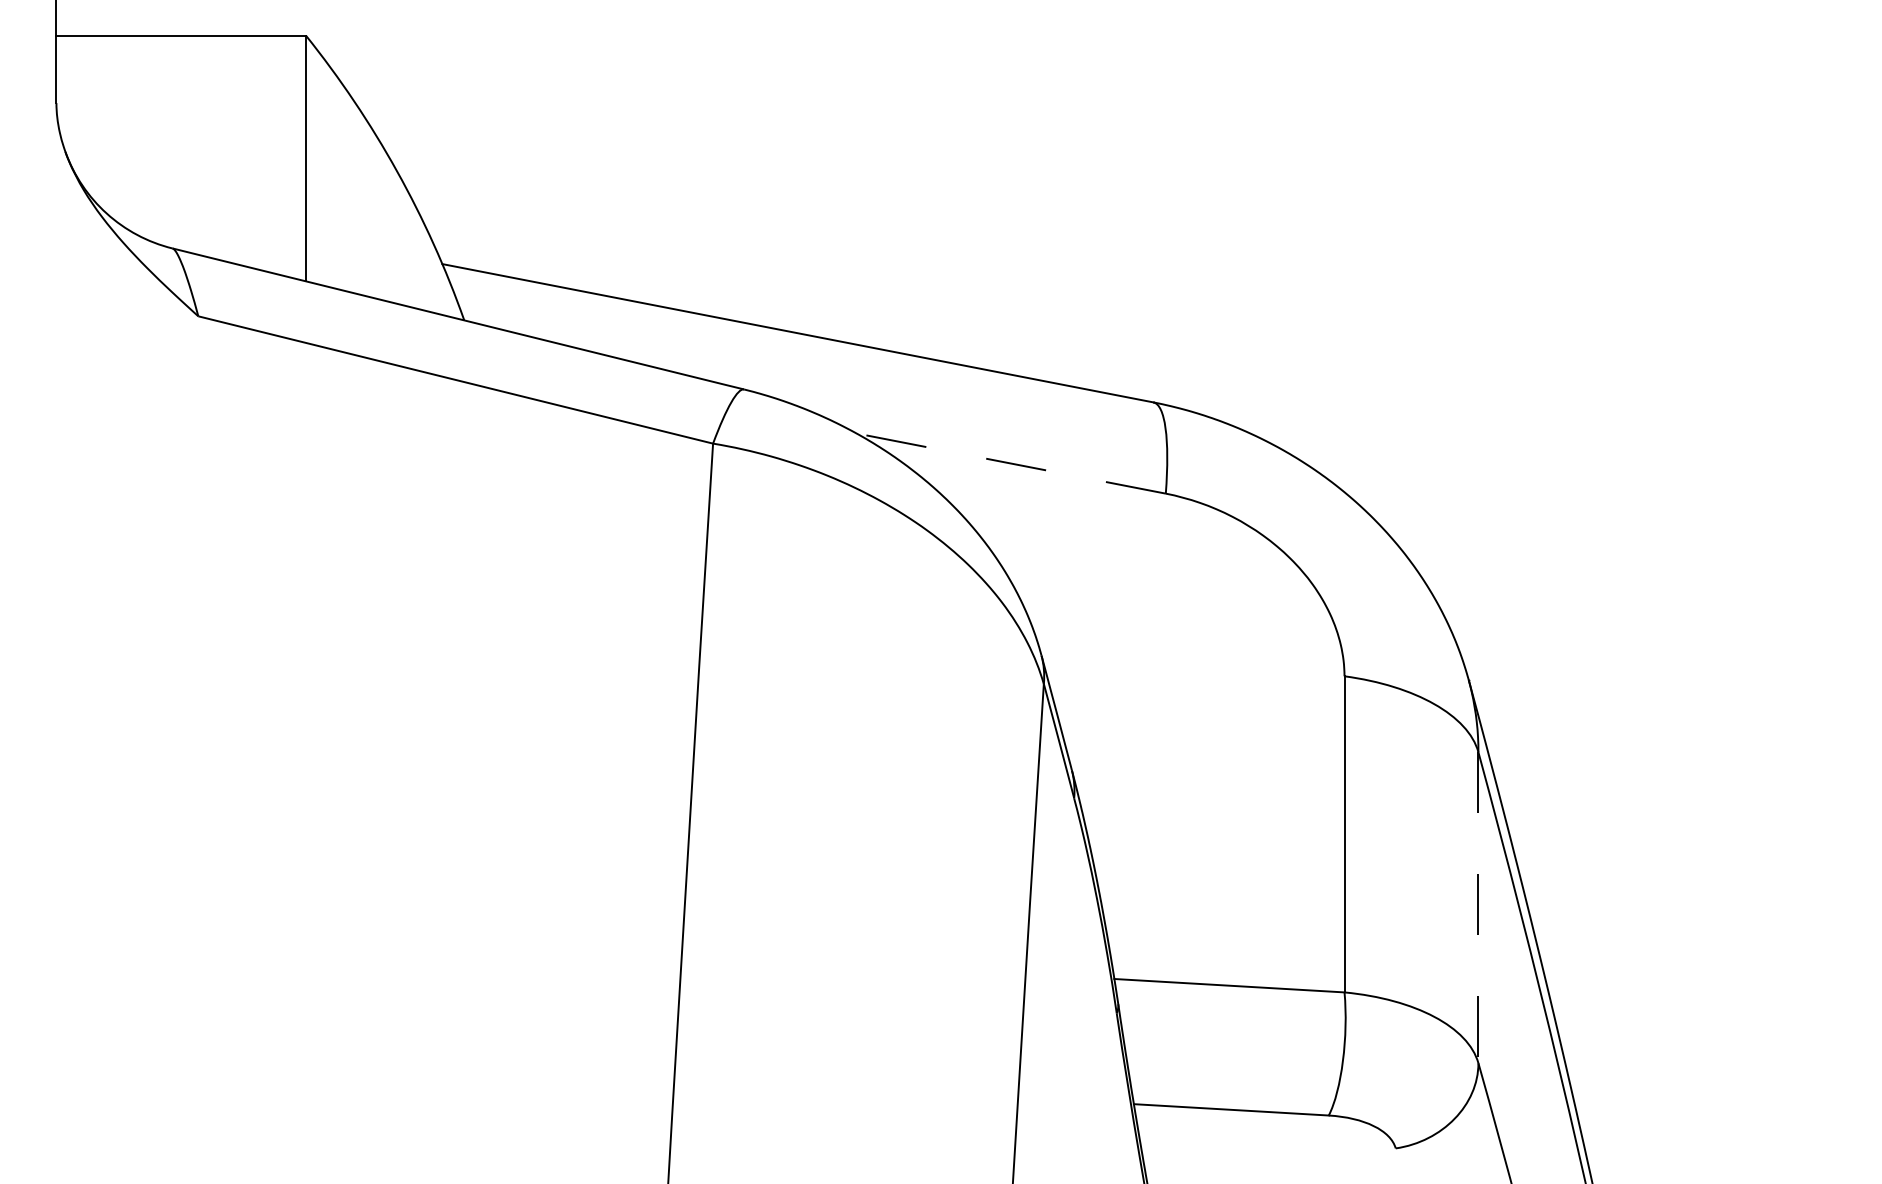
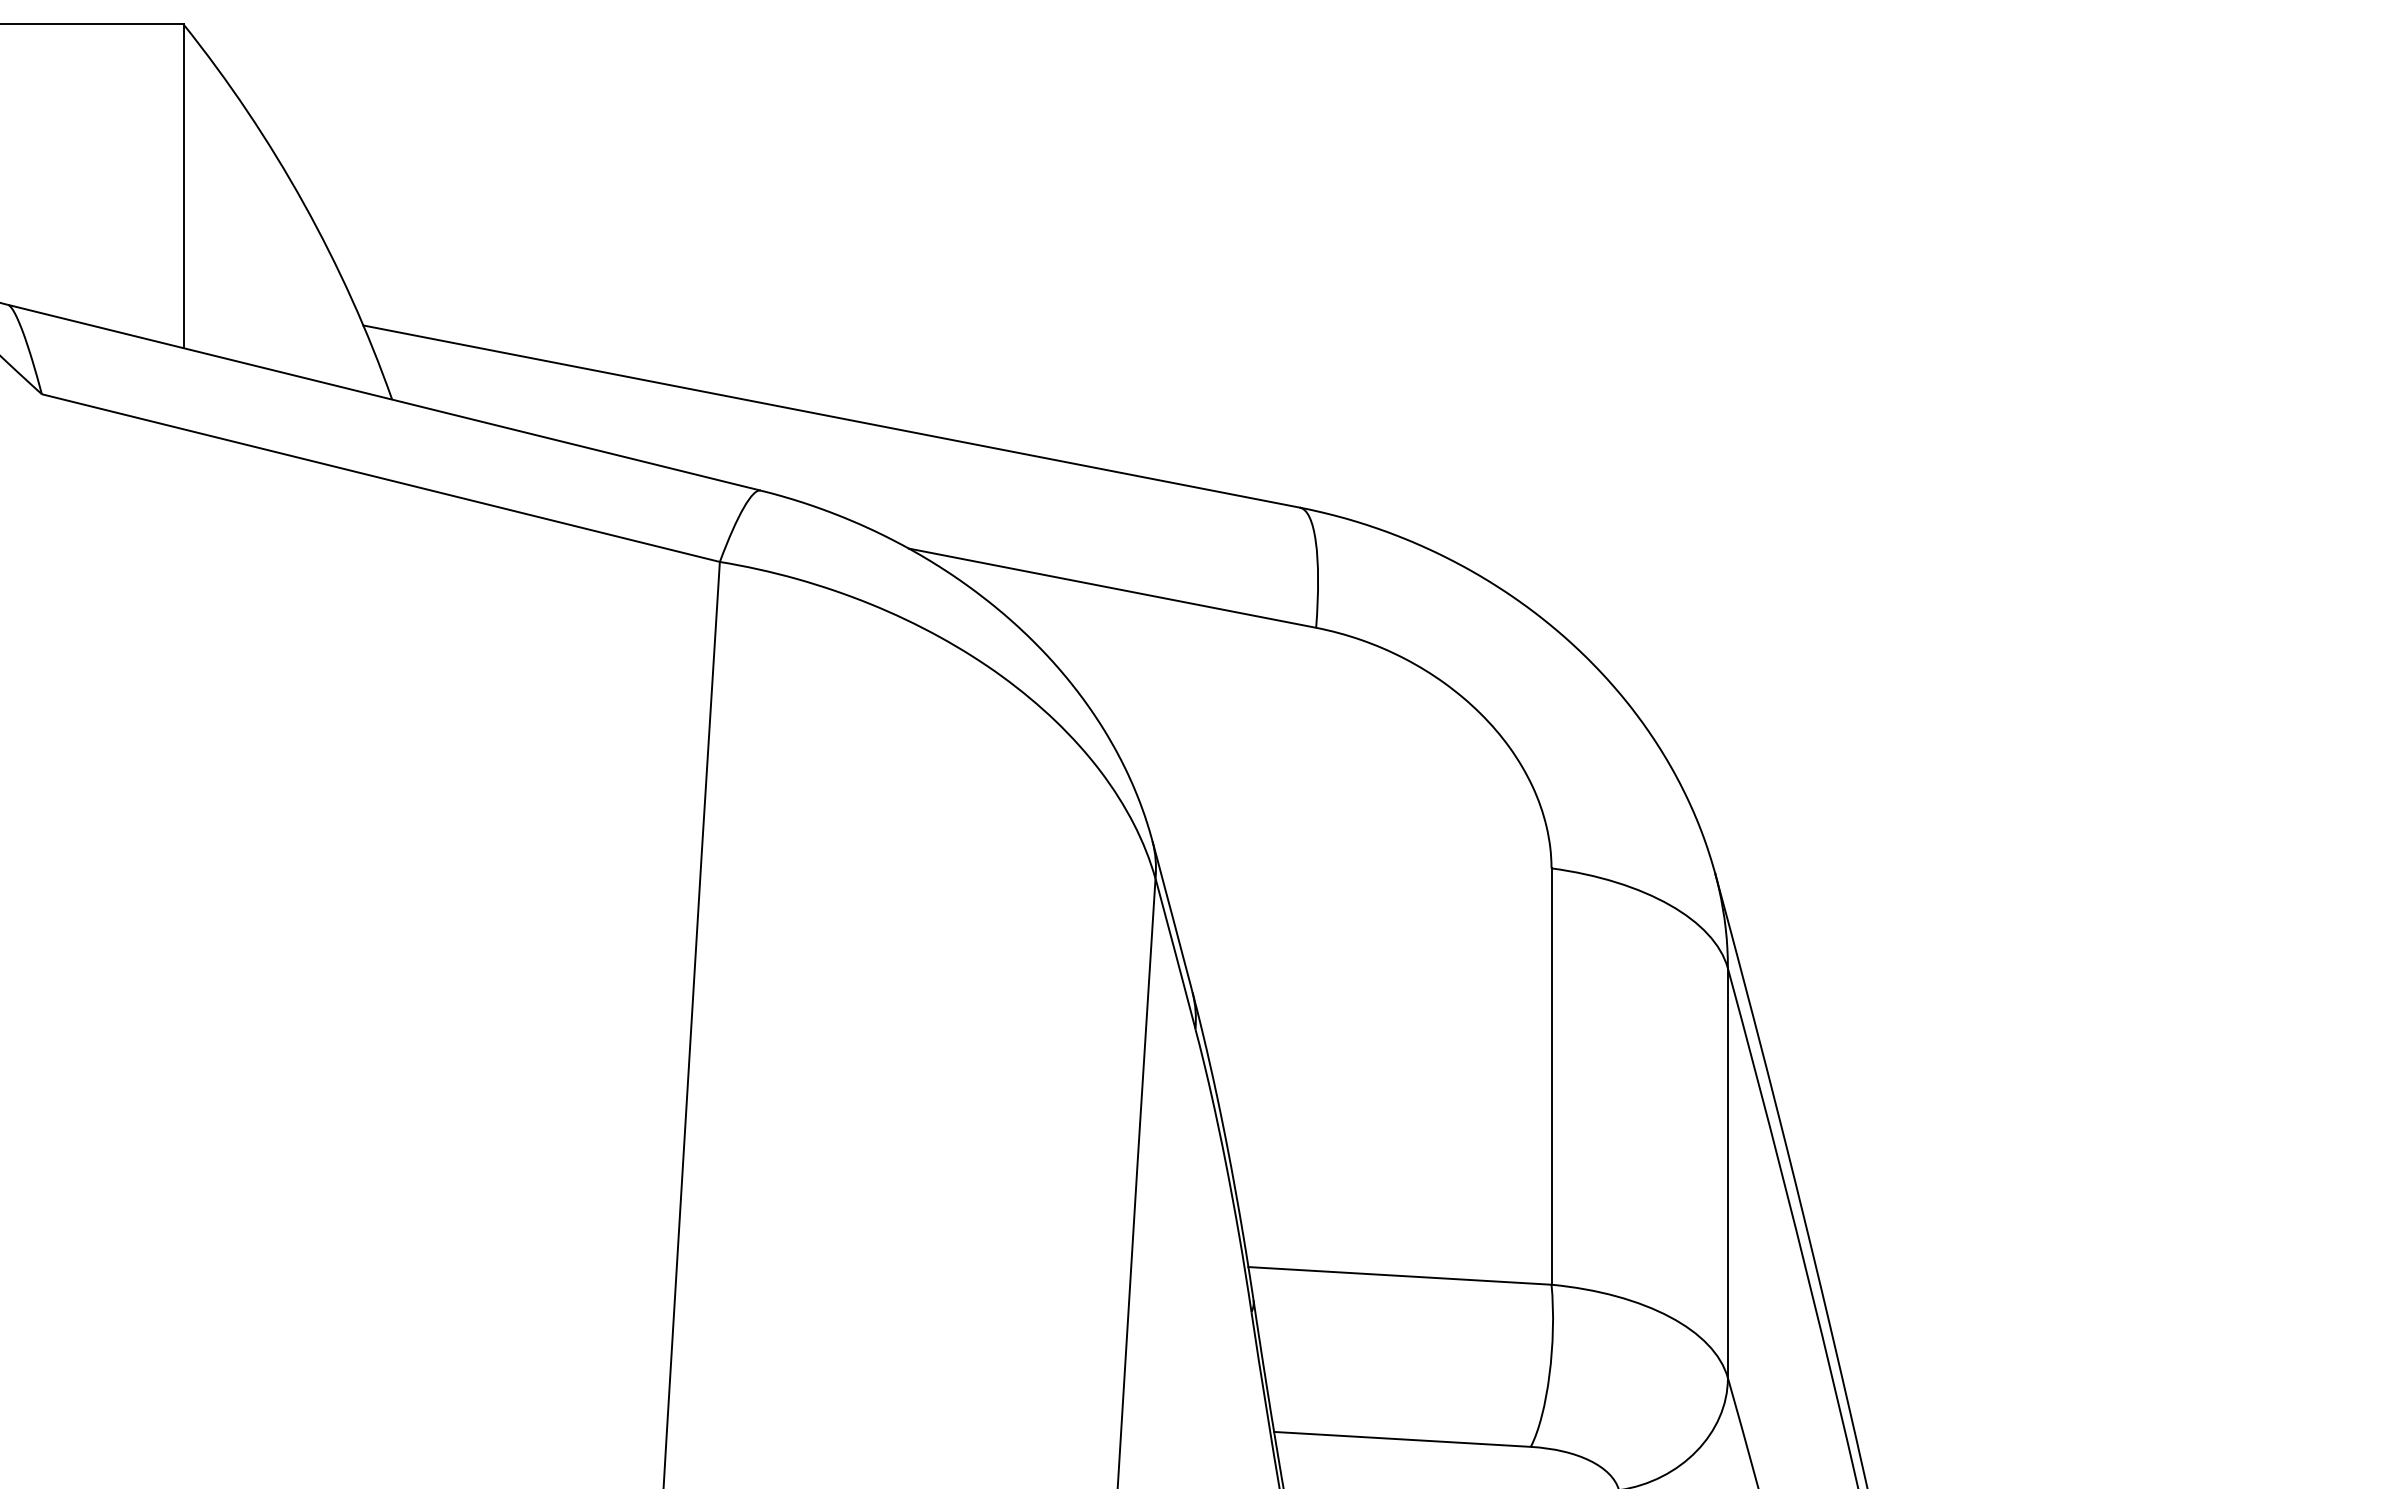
line: (1011, 463) -> (1112, 588), dashed -> solid
line: (1478, 908) -> (1728, 1174), dashed -> solid

